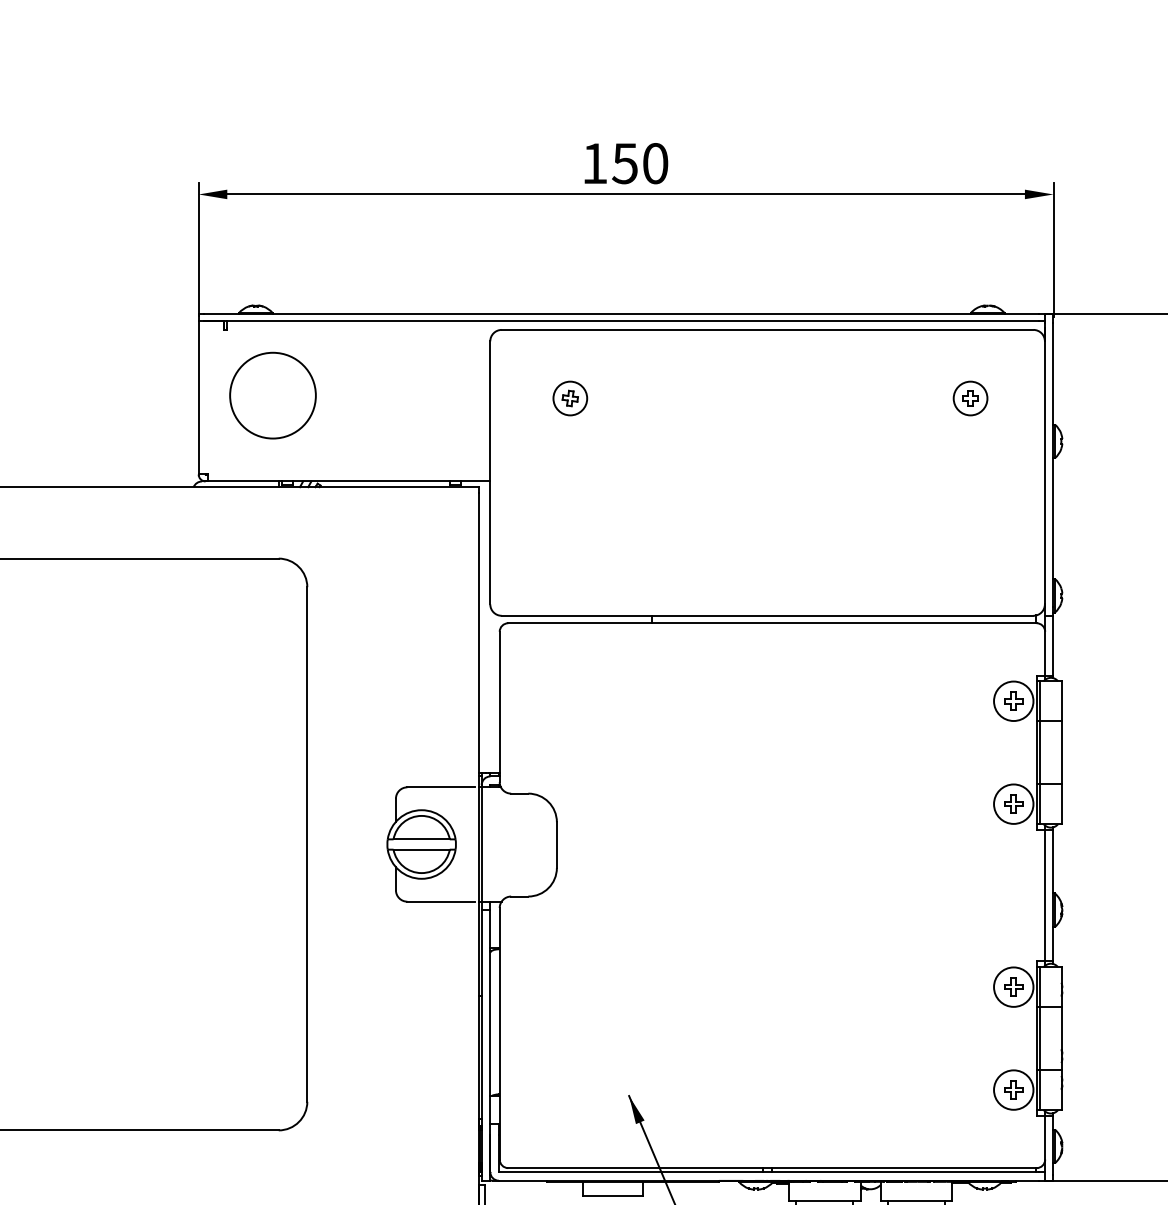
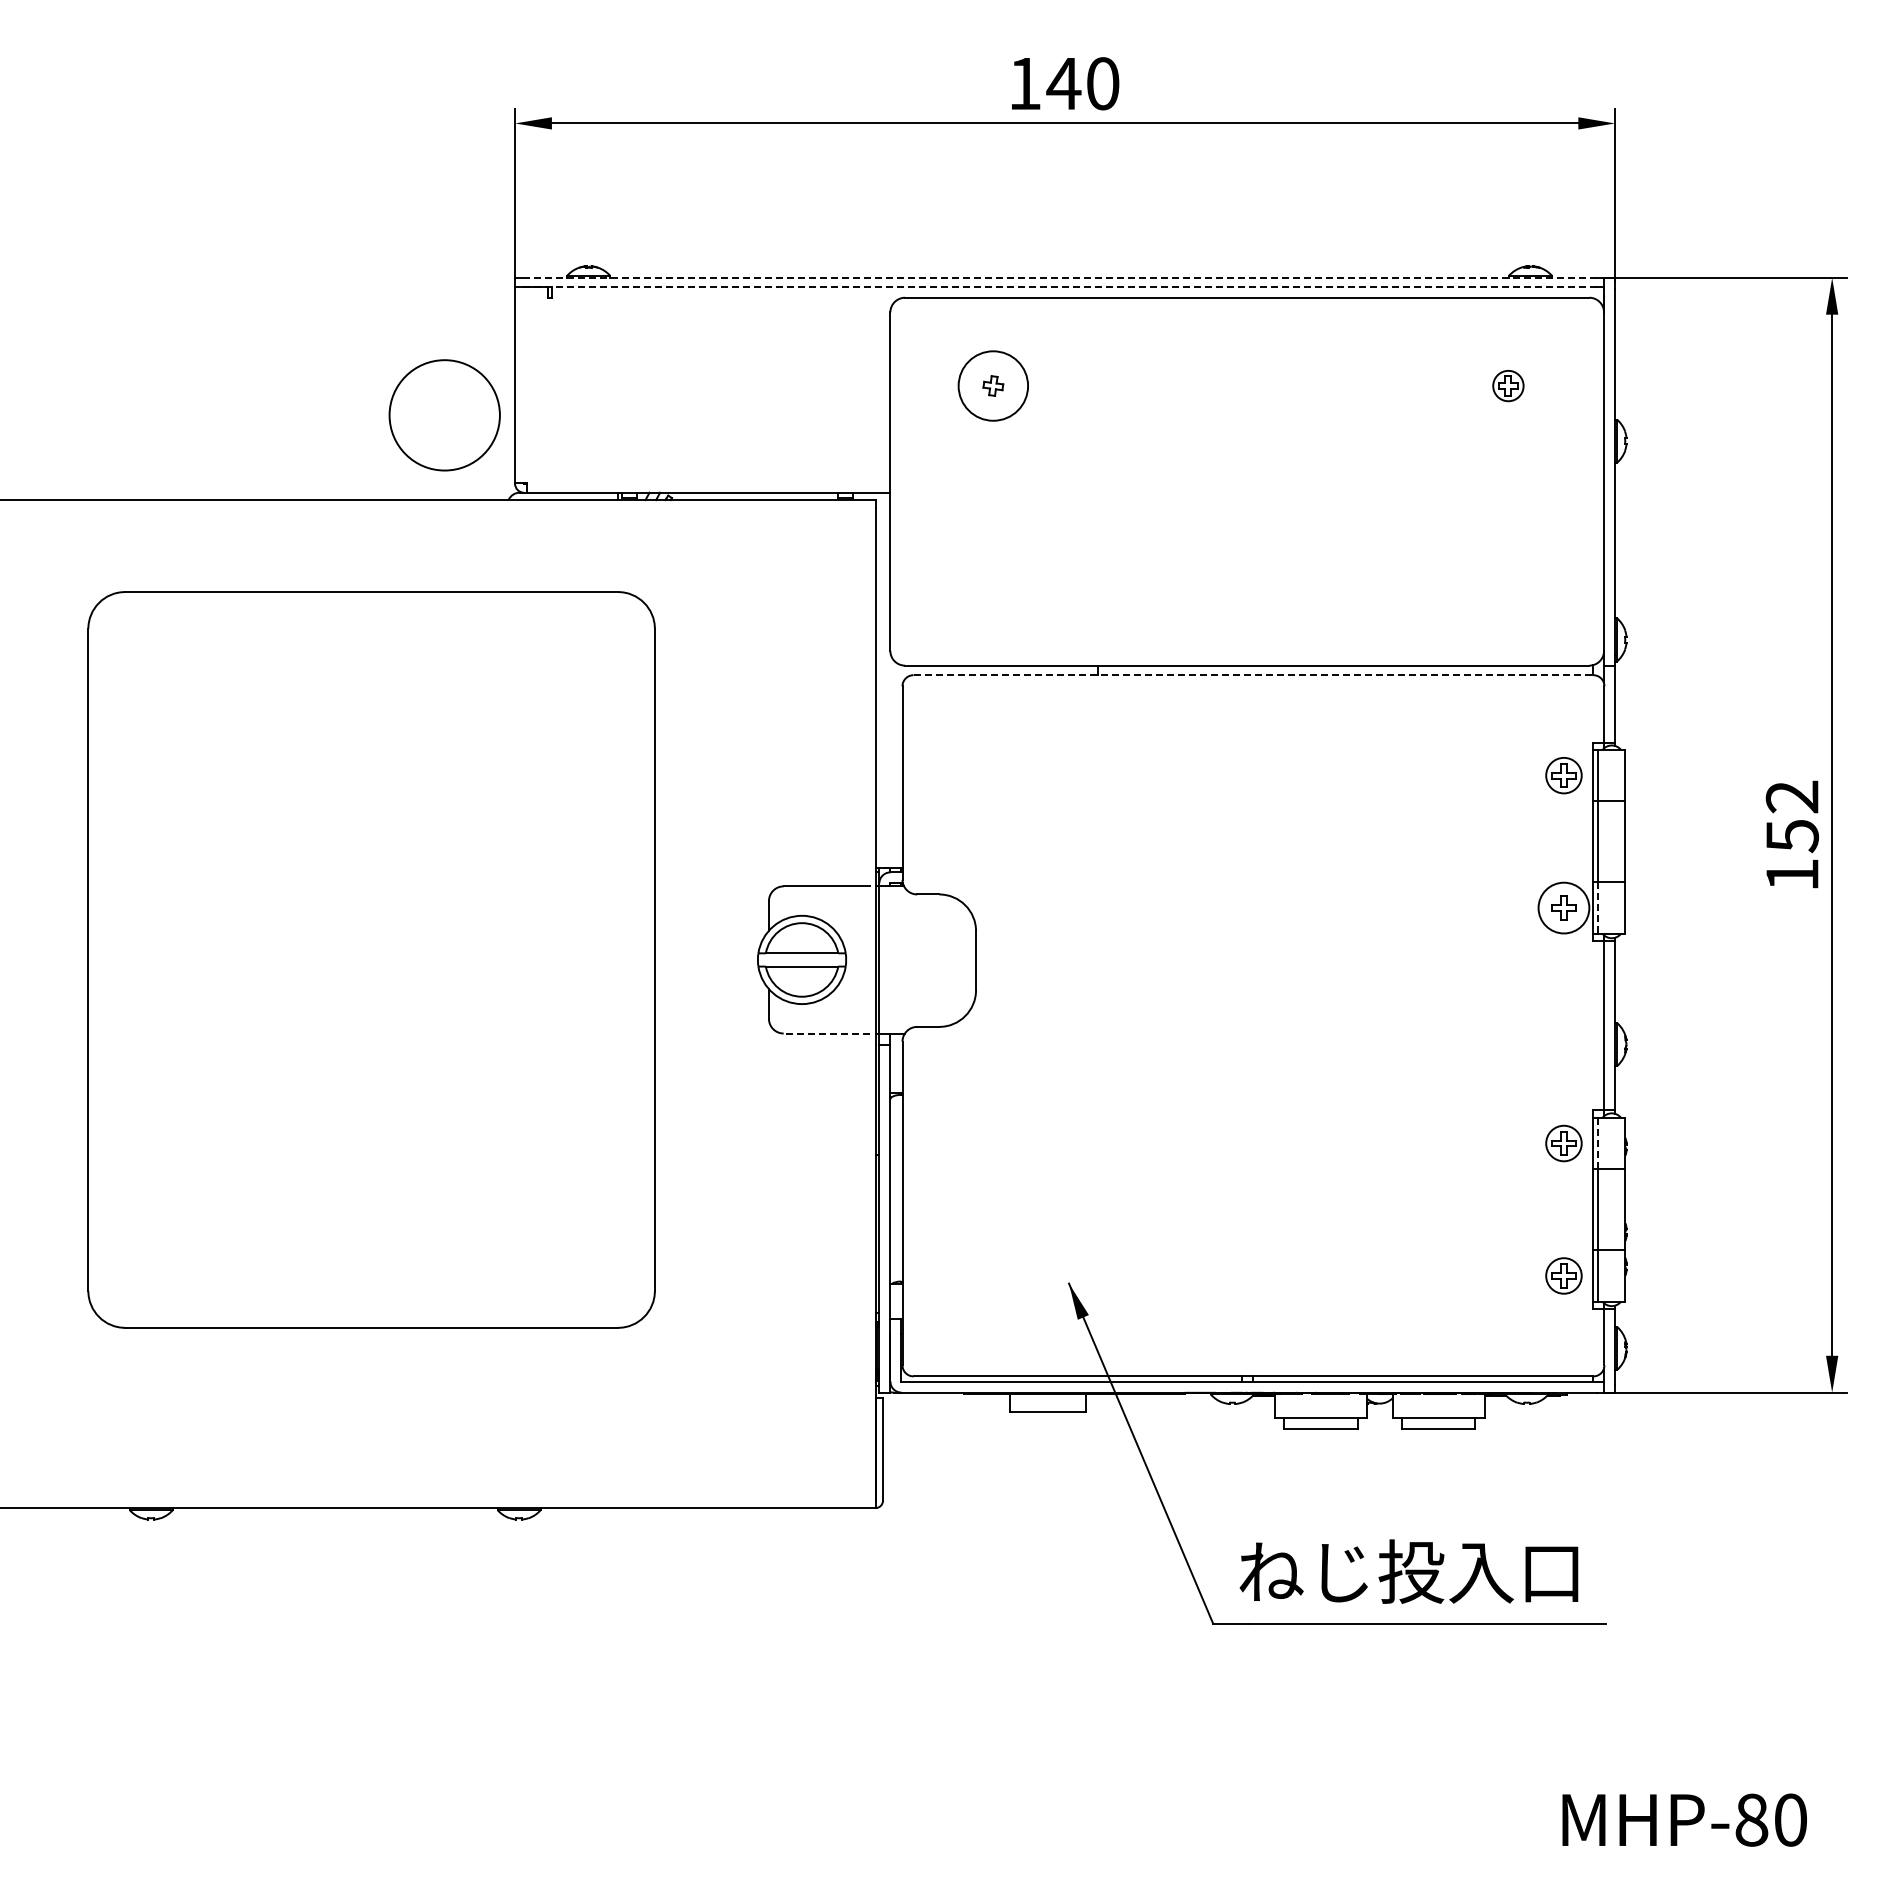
text: (624, 164) -> (1063, 84), 150 -> 140
line: (621, 314) -> (1059, 277), solid -> dashed
line: (621, 321) -> (1059, 286), solid -> dashed
circle: (272, 395) -> (444, 415), moved
circle: (570, 398) -> (993, 385), size x1.6
circle: (970, 398) -> (1508, 385), size x0.7
line: (772, 623) -> (1253, 675), solid -> dashed
circle: (1013, 701) -> (1563, 775), size x0.7
line: (1040, 804) -> (1598, 908), solid -> dashed
line: (440, 901) -> (826, 1033), solid -> dashed
circle: (1013, 987) -> (1563, 1143), size x0.7
line: (1040, 987) -> (1598, 1143), solid -> dashed
circle: (1013, 1089) -> (1563, 1275), size x0.7

